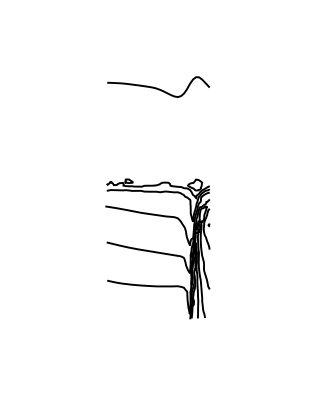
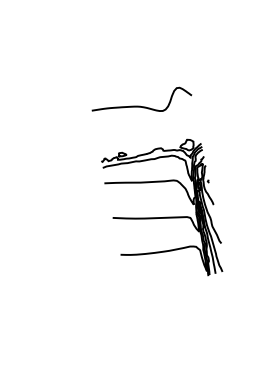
part: (157, 248) -> (163, 213), moved

